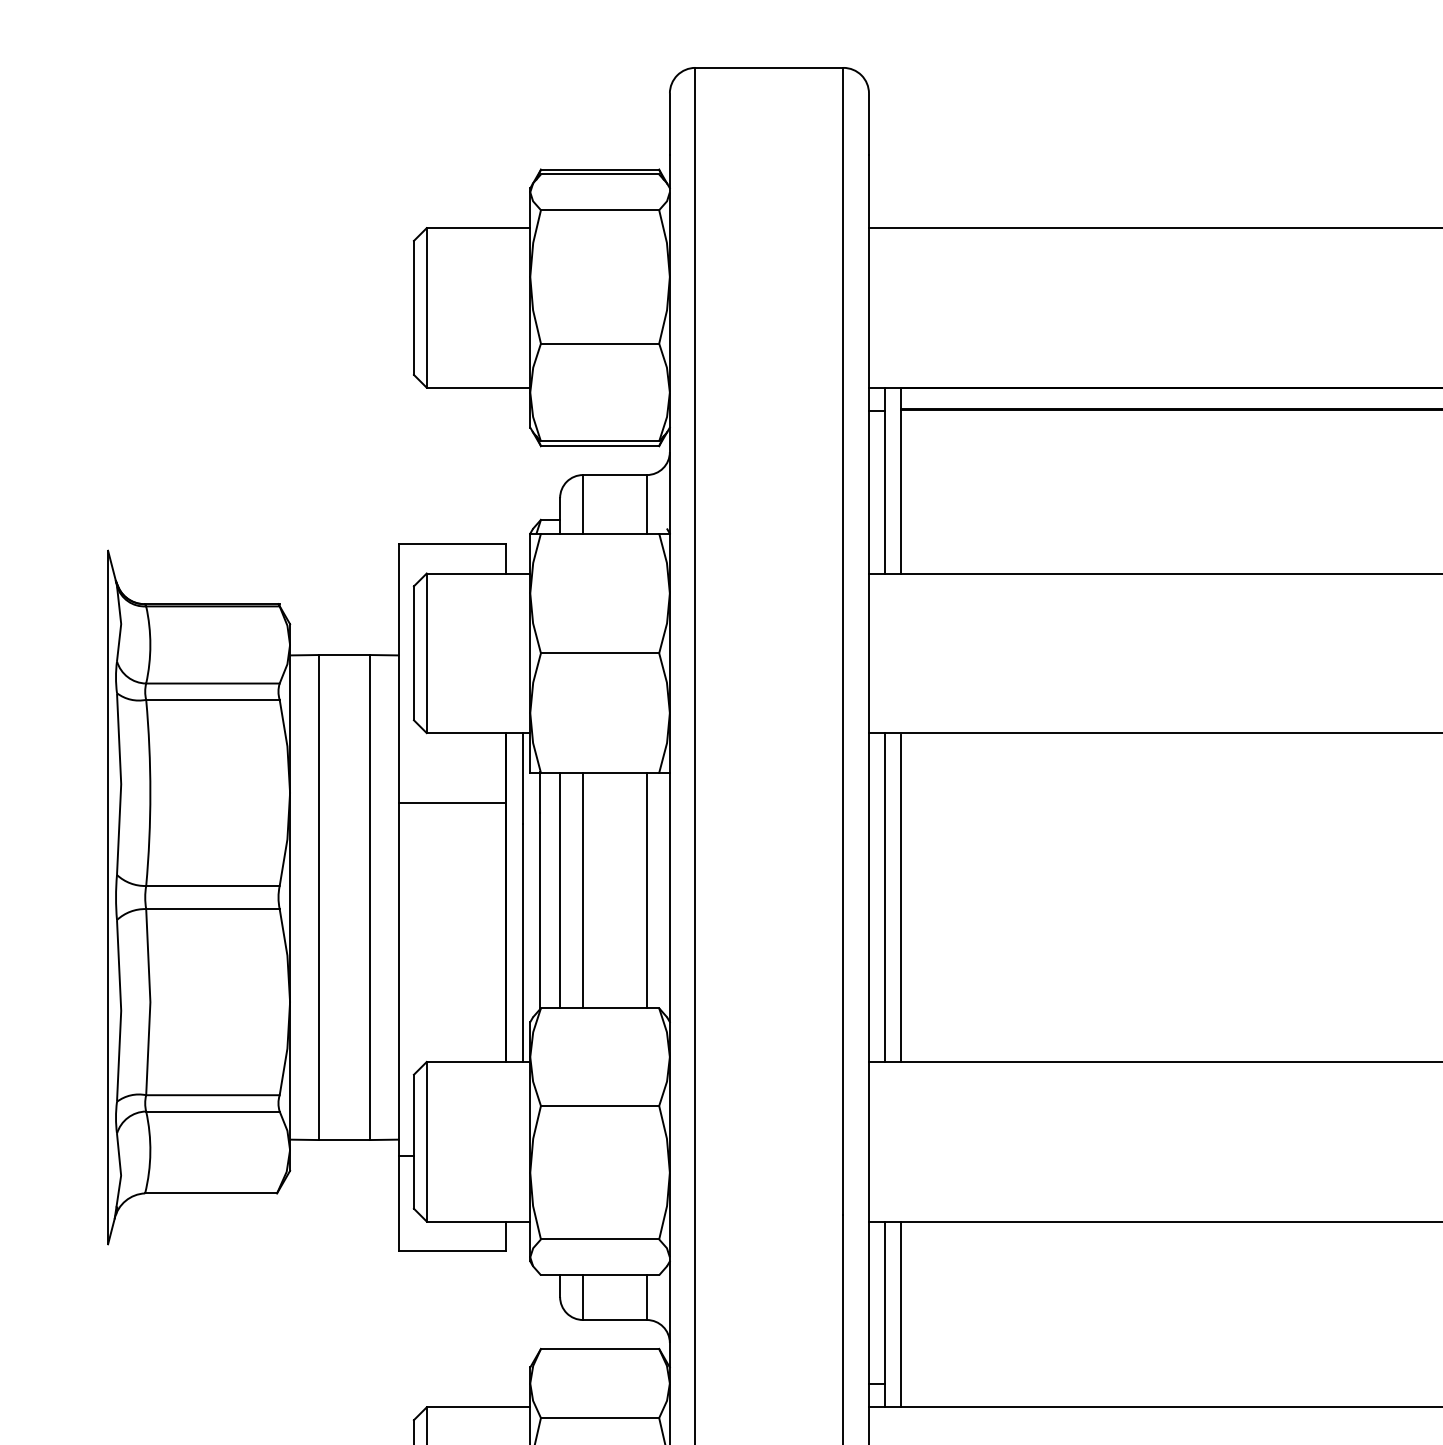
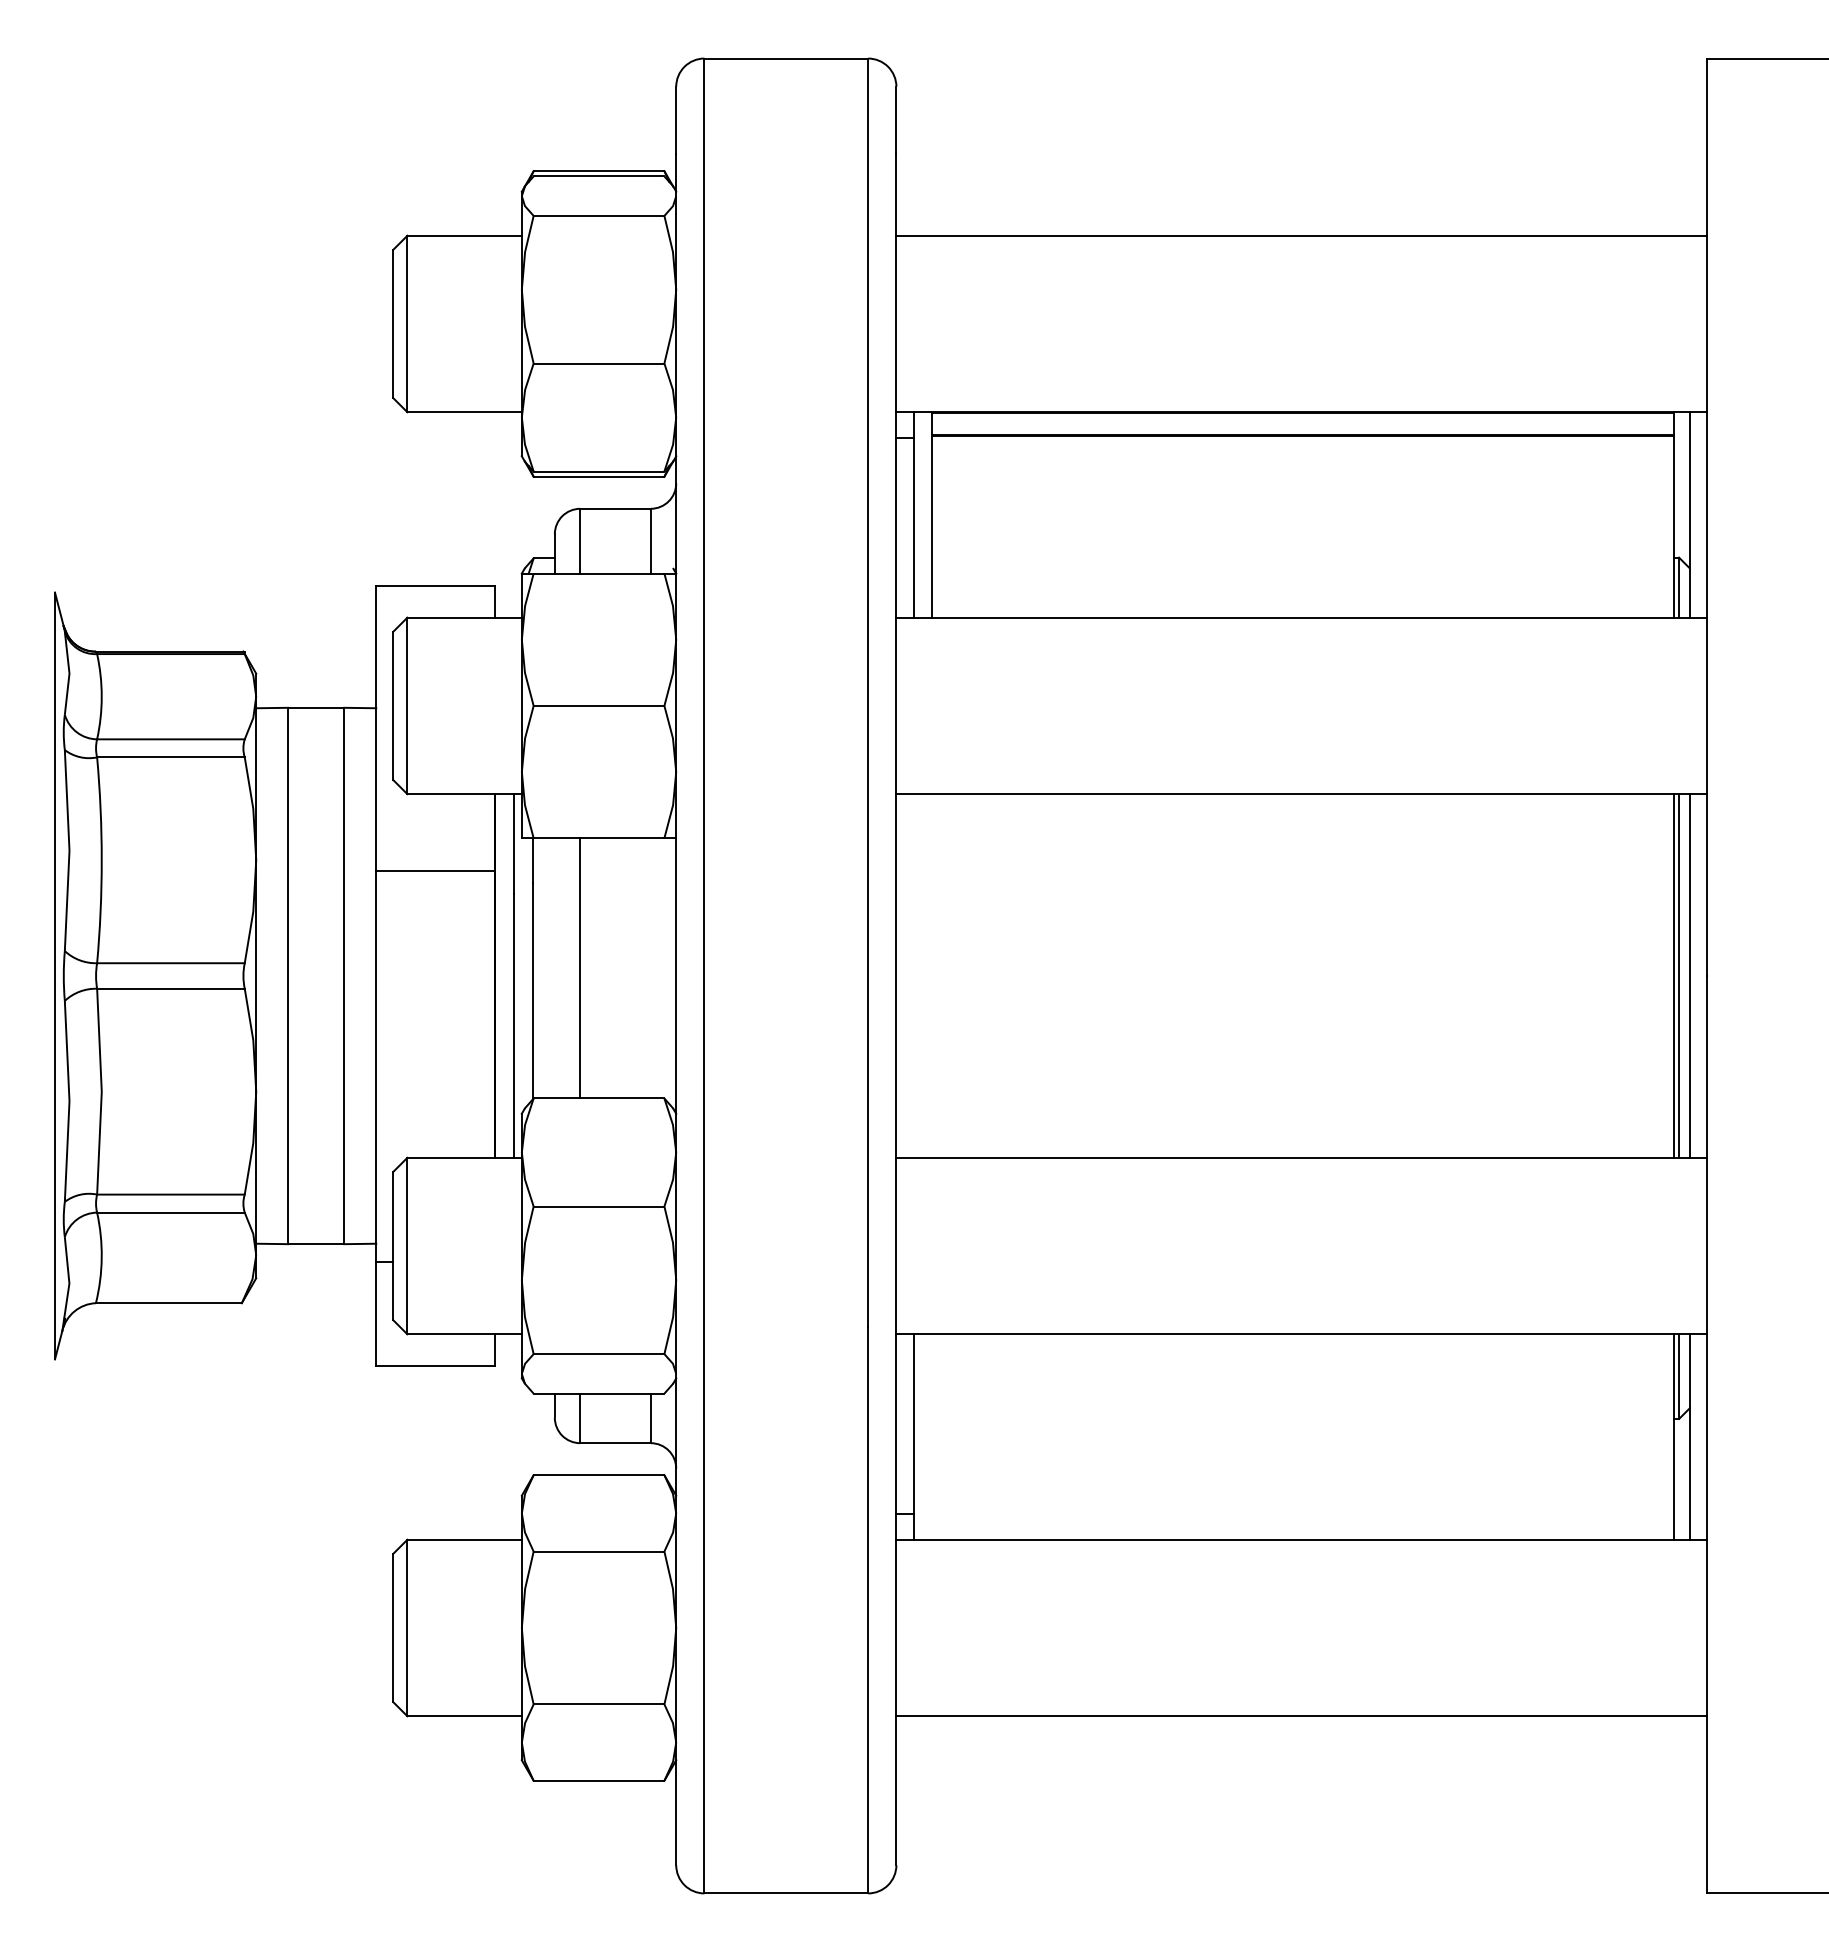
line: (559, 890) -> (554, 968), removed
line: (646, 890) -> (650, 968), removed
line: (885, 897) -> (914, 975), removed
line: (900, 897) -> (931, 976), removed
line: (900, 1313) -> (931, 1436), removed

